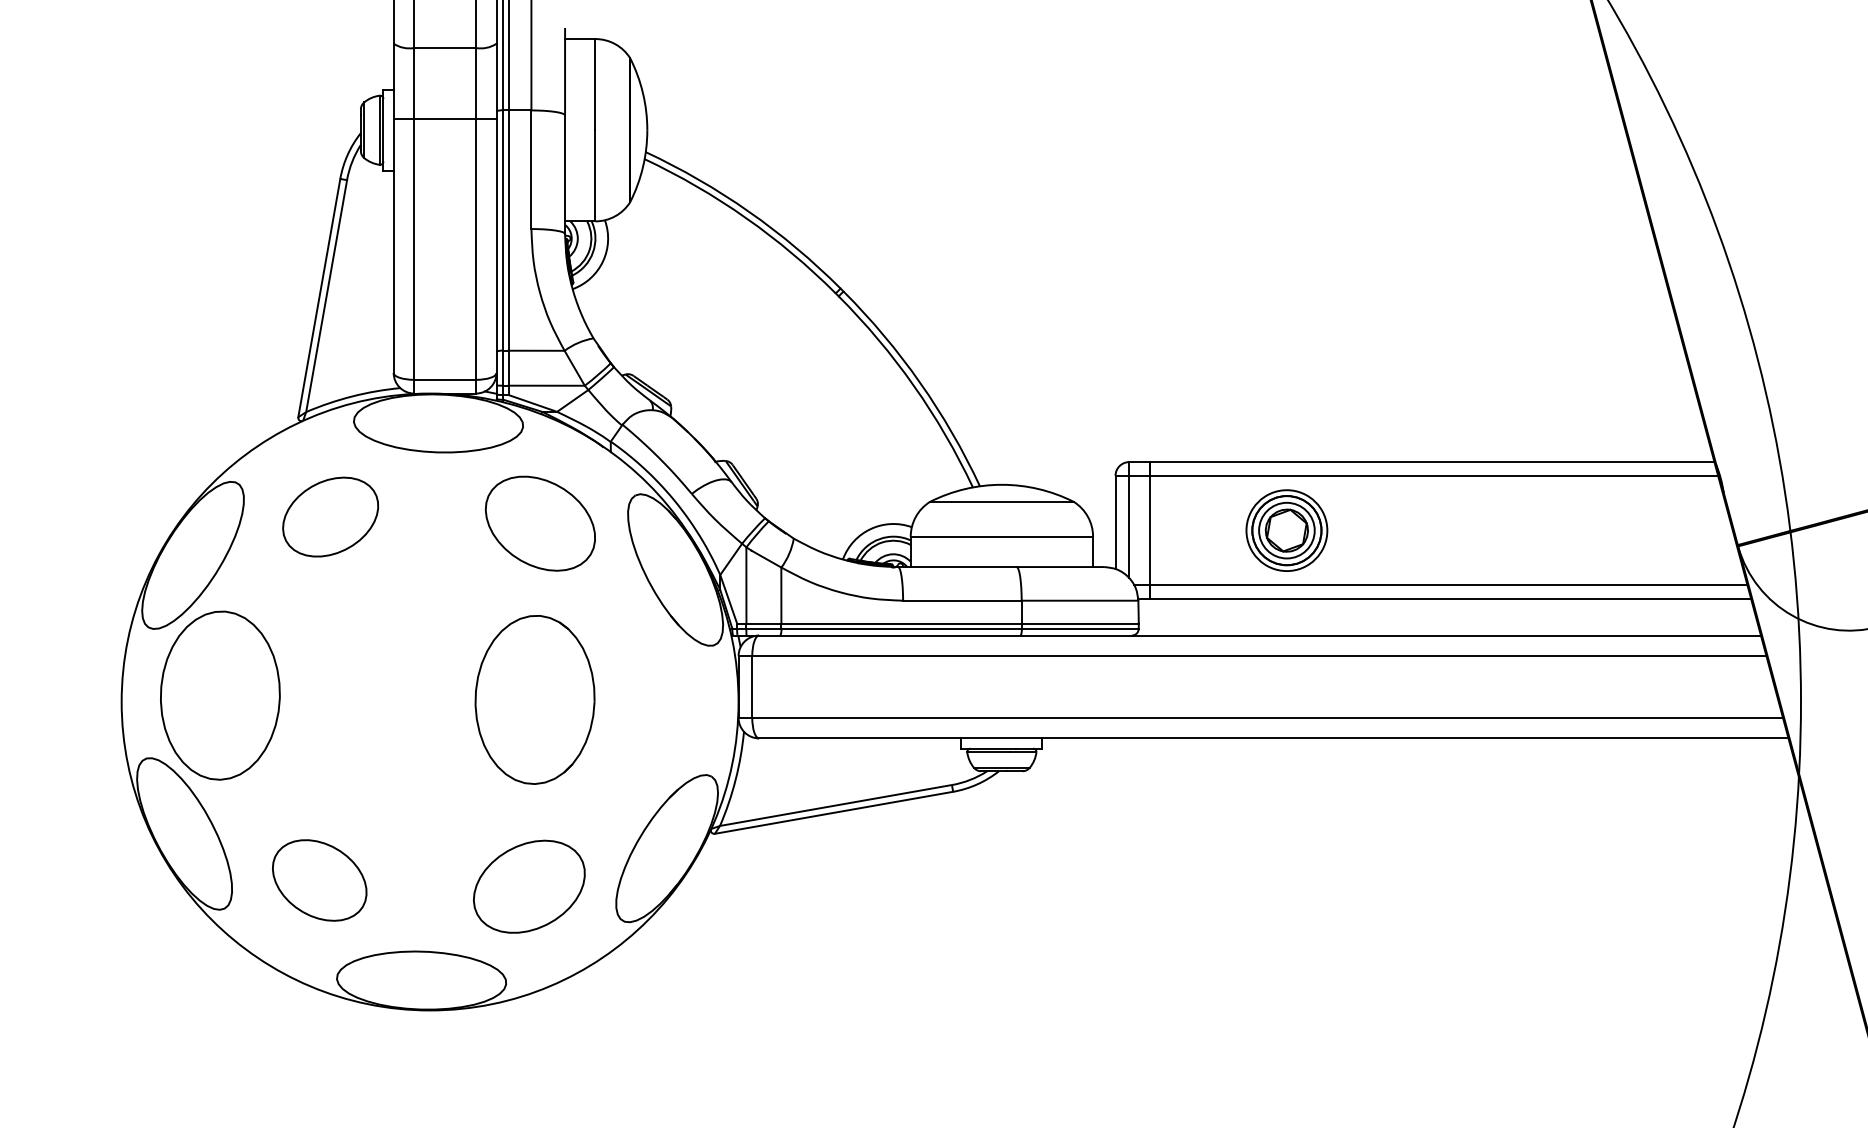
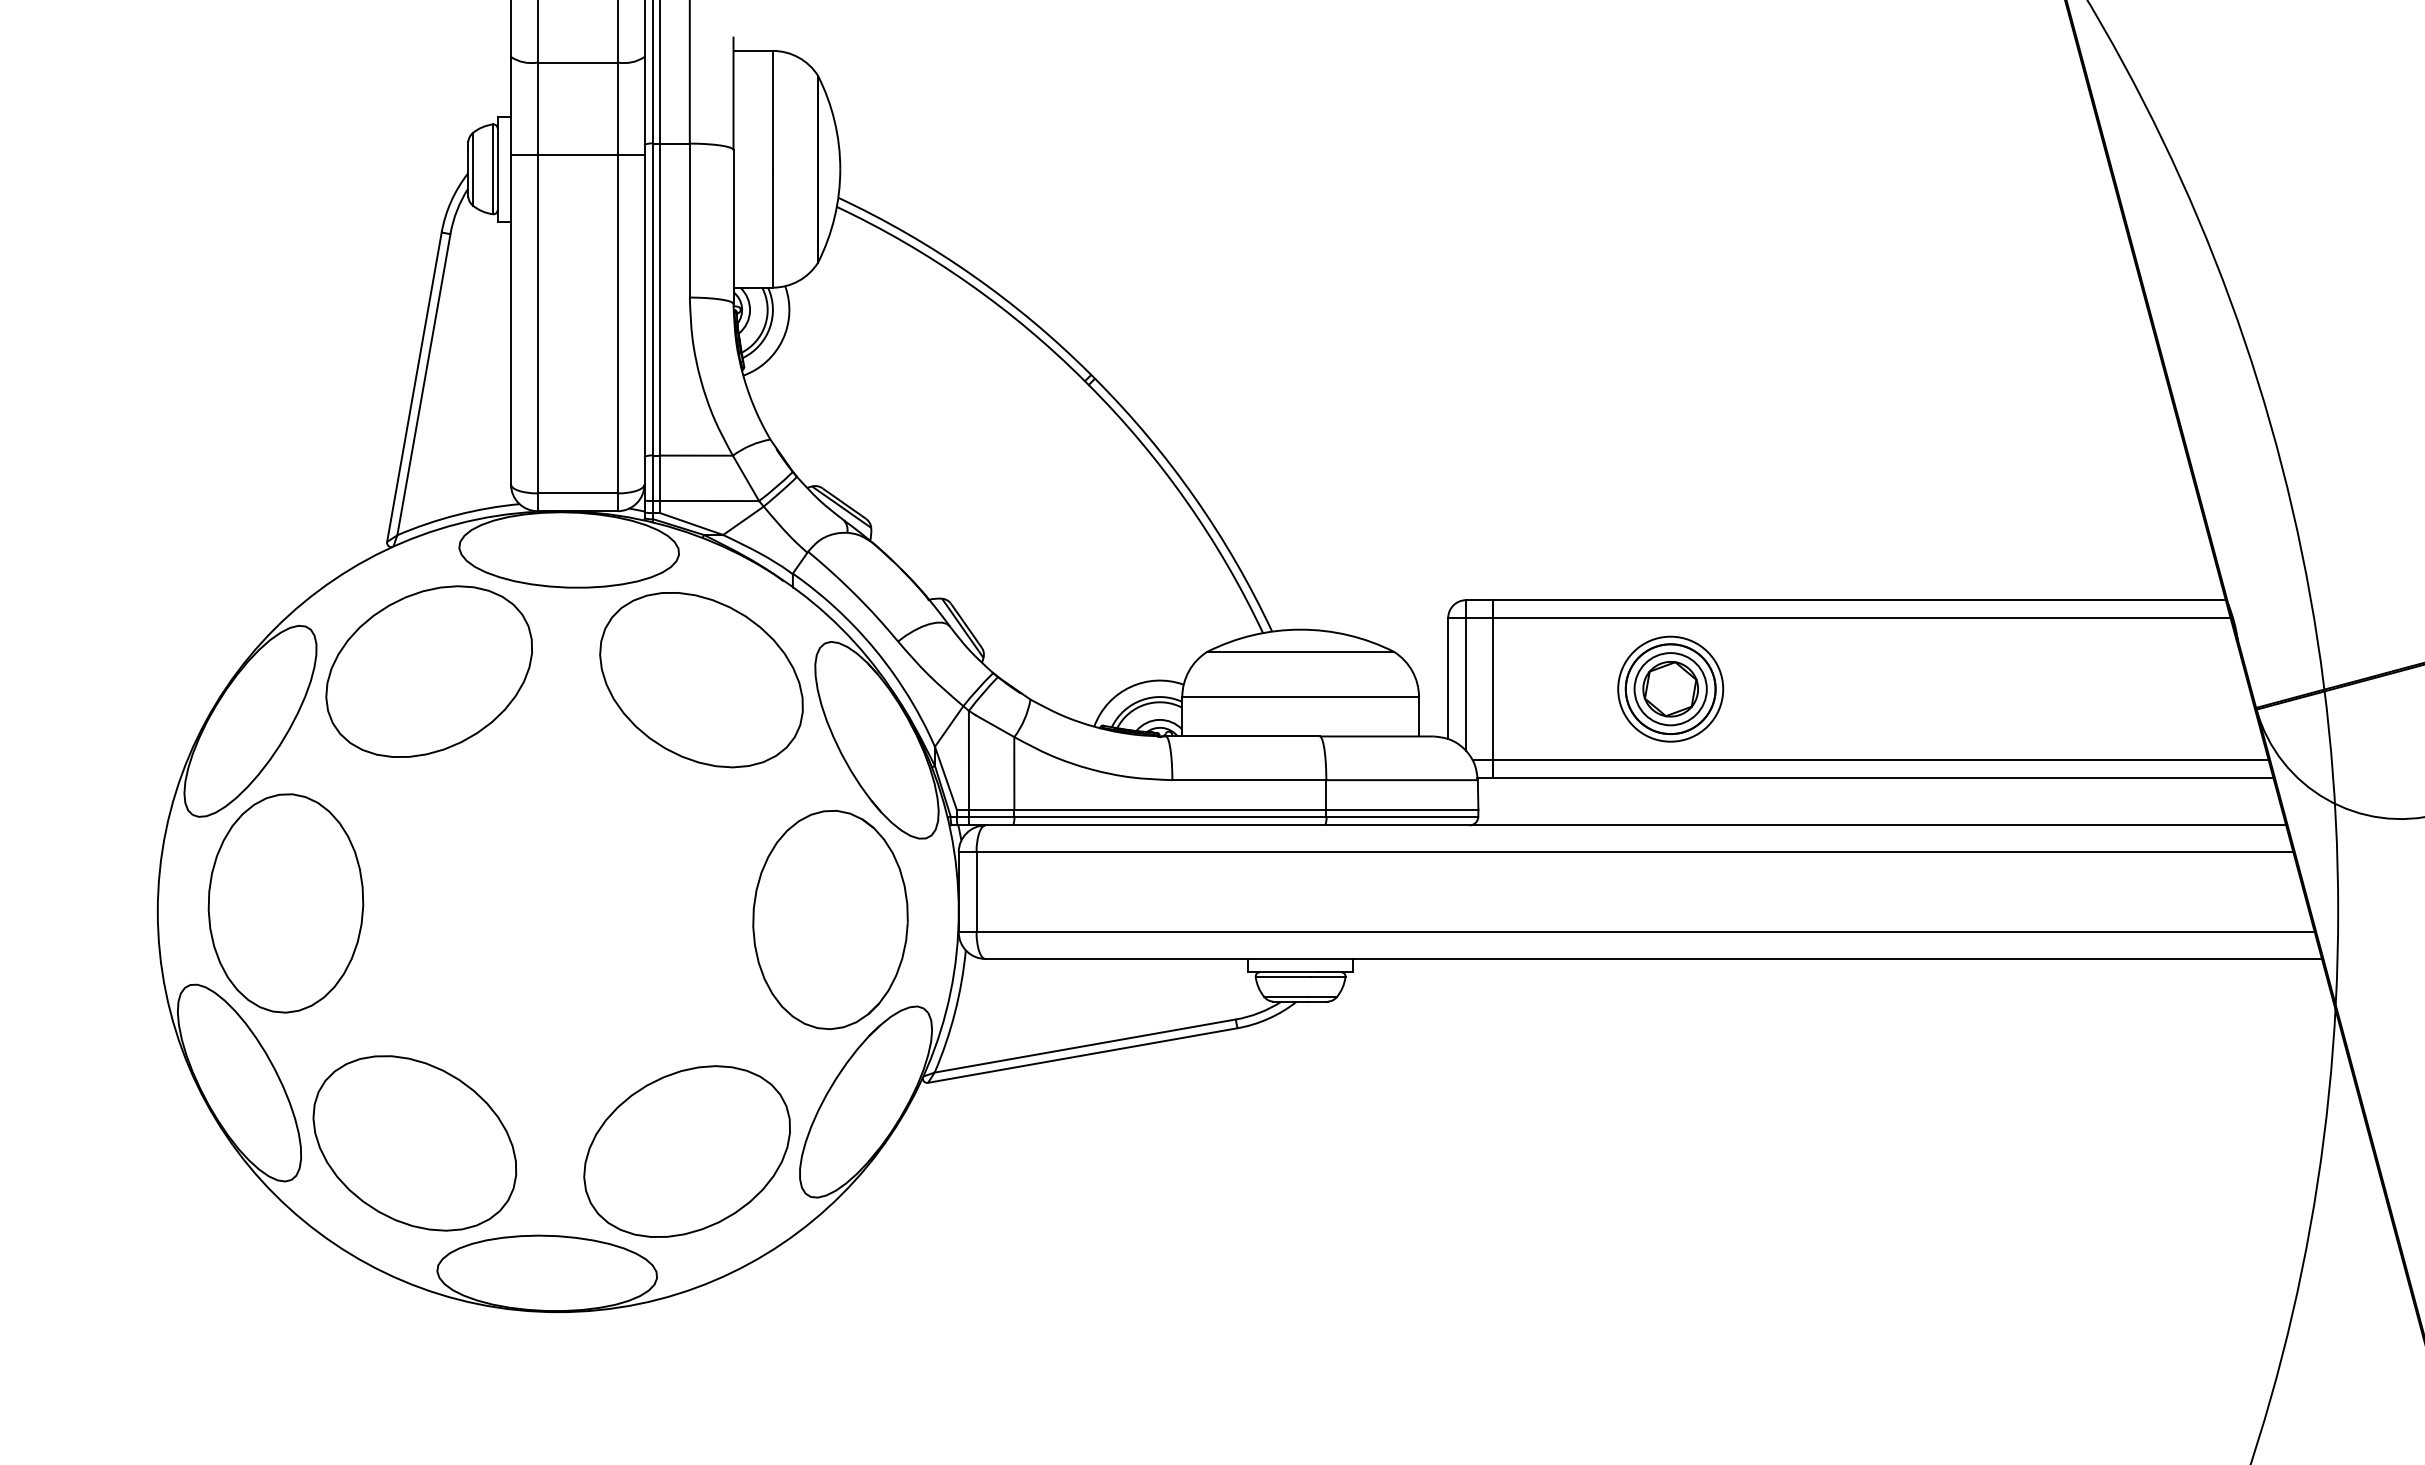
part: (330, 517) -> (428, 671), size x1.67
part: (540, 523) -> (701, 680), size x1.43
part: (535, 700) -> (830, 920), moved
part: (319, 880) -> (414, 1143), size x1.67
part: (528, 886) -> (686, 1151), size x1.43

